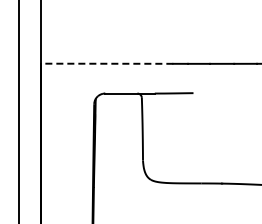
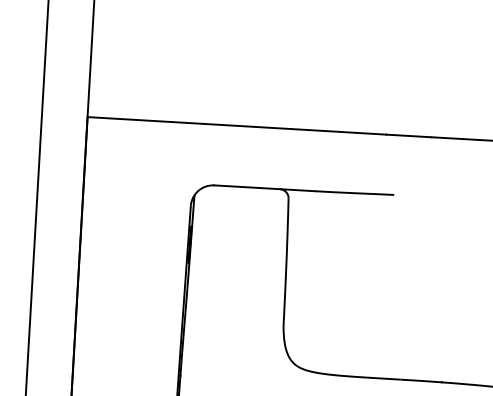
line: (107, 63) -> (222, 124), dashed -> solid

